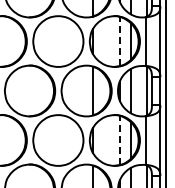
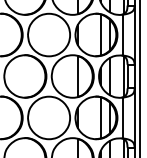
line: (119, 41) -> (100, 35), dashed -> solid
line: (119, 140) -> (100, 117), dashed -> solid

